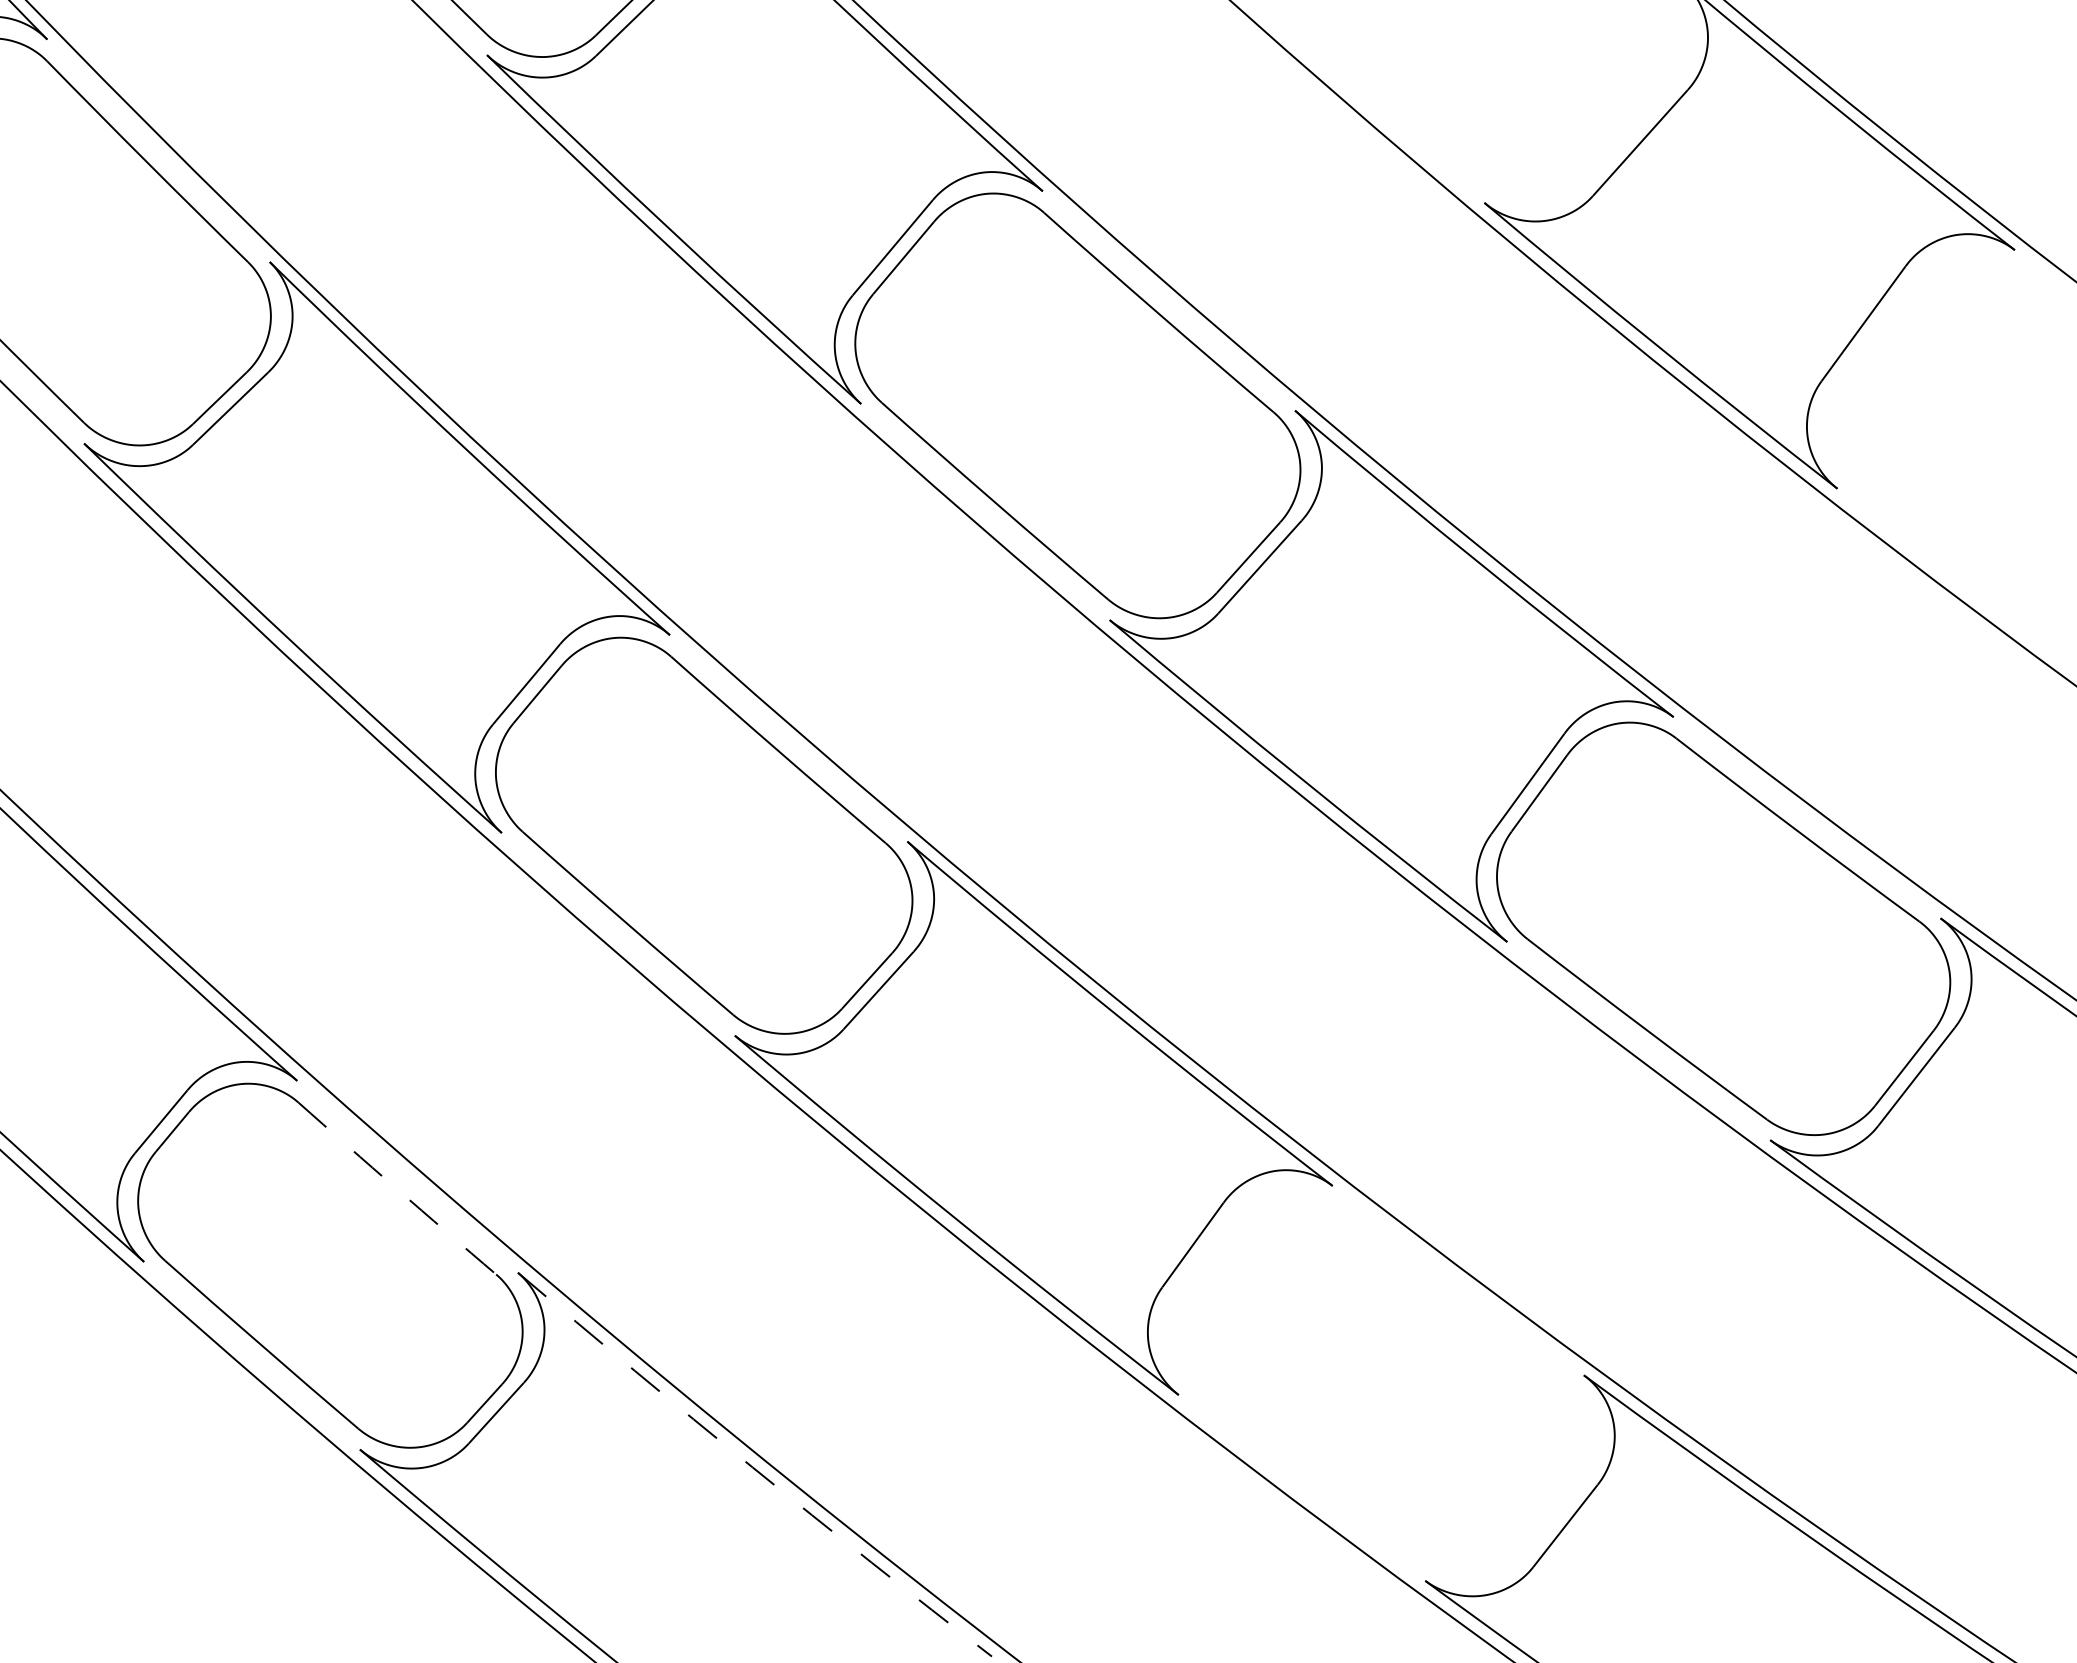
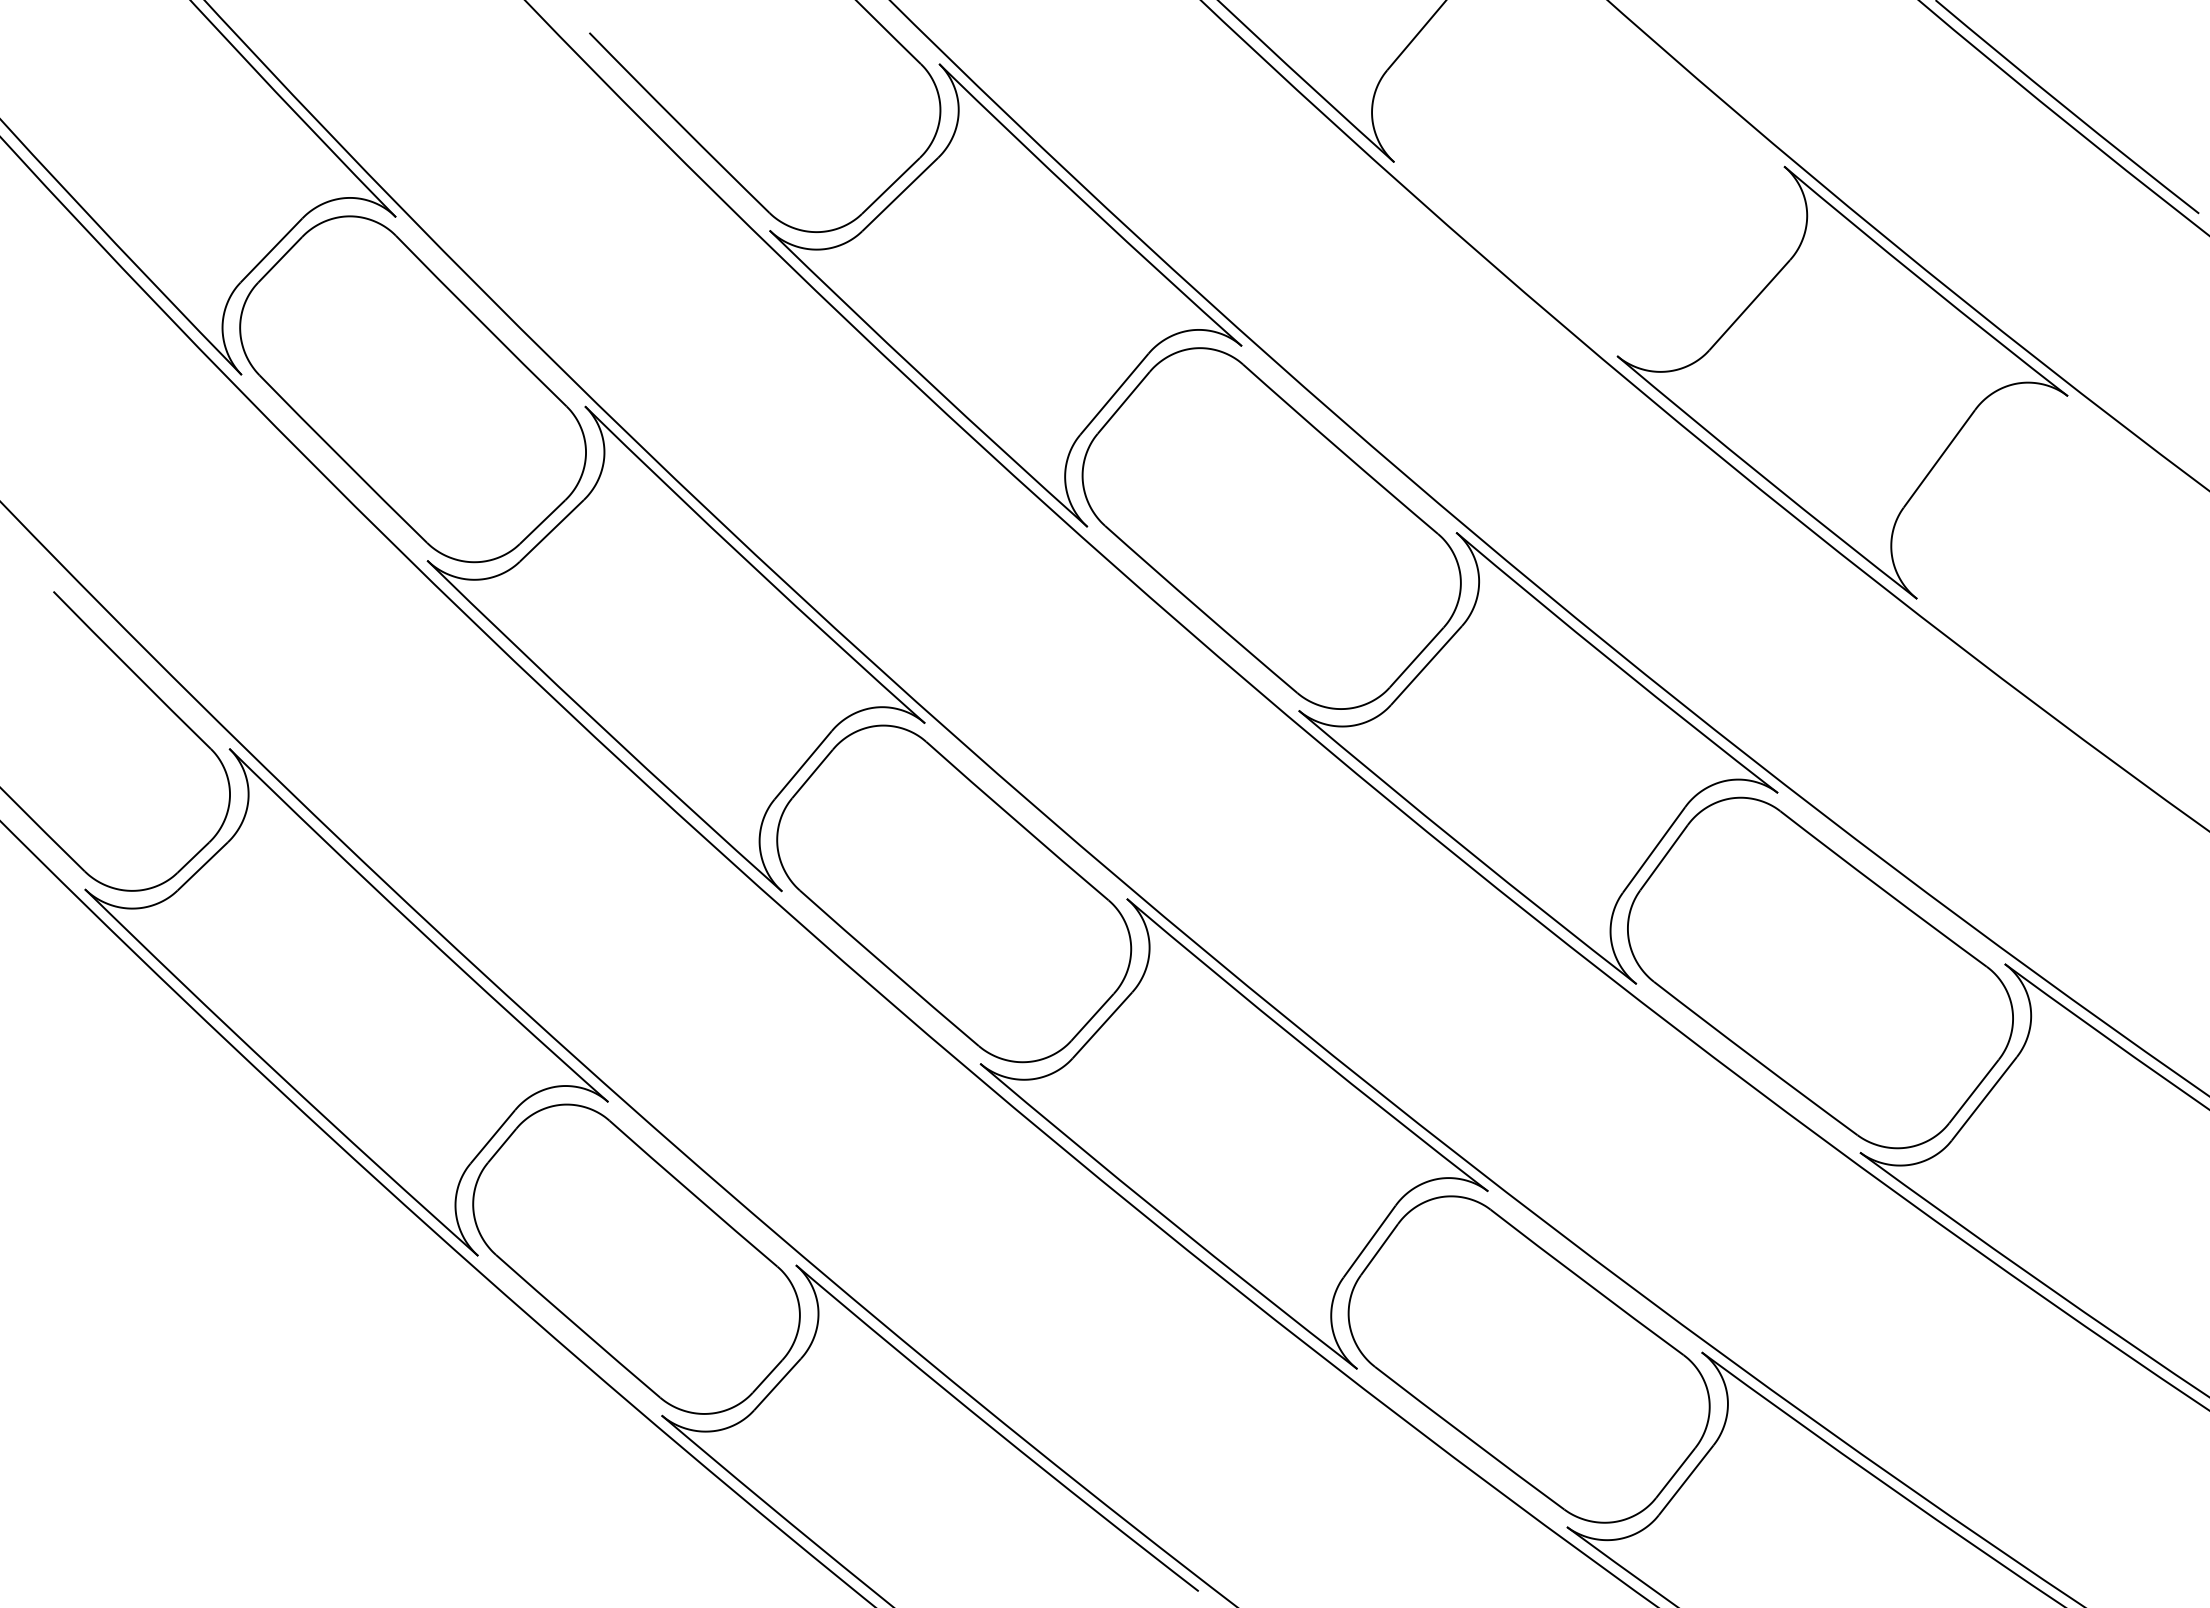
arc: (397, 1189) -> (693, 1194), dashed -> solid
part: (1380, 1383) -> (1528, 1359), added
arc: (752, 1467) -> (995, 1430), dashed -> solid

